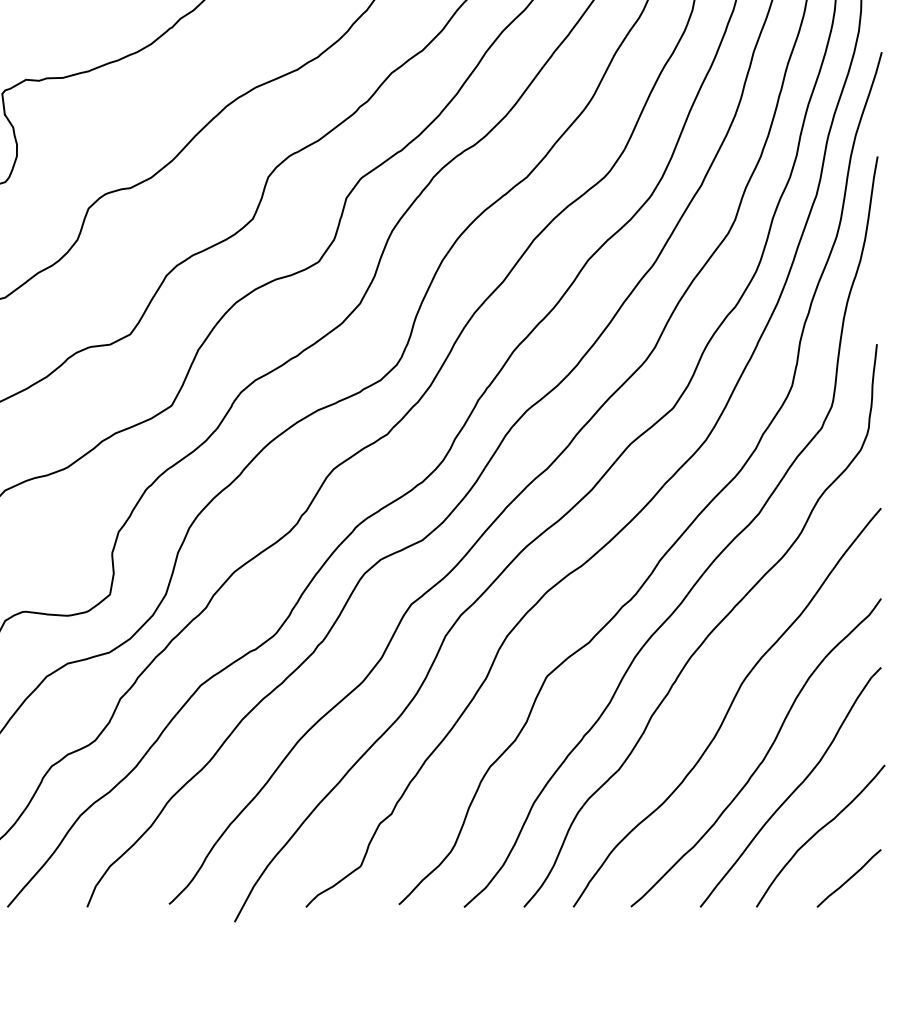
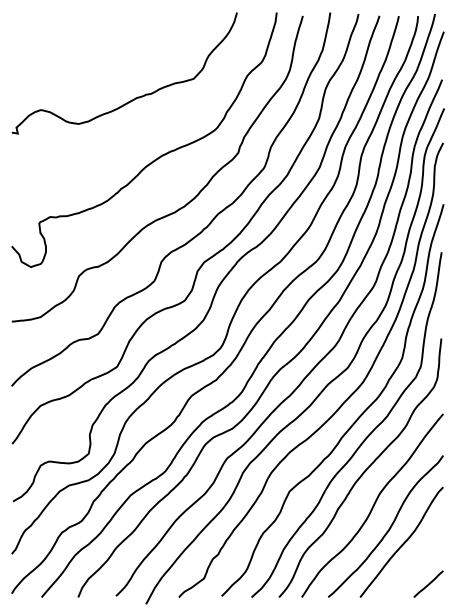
curve: (818, 833) -> (414, 563), removed

